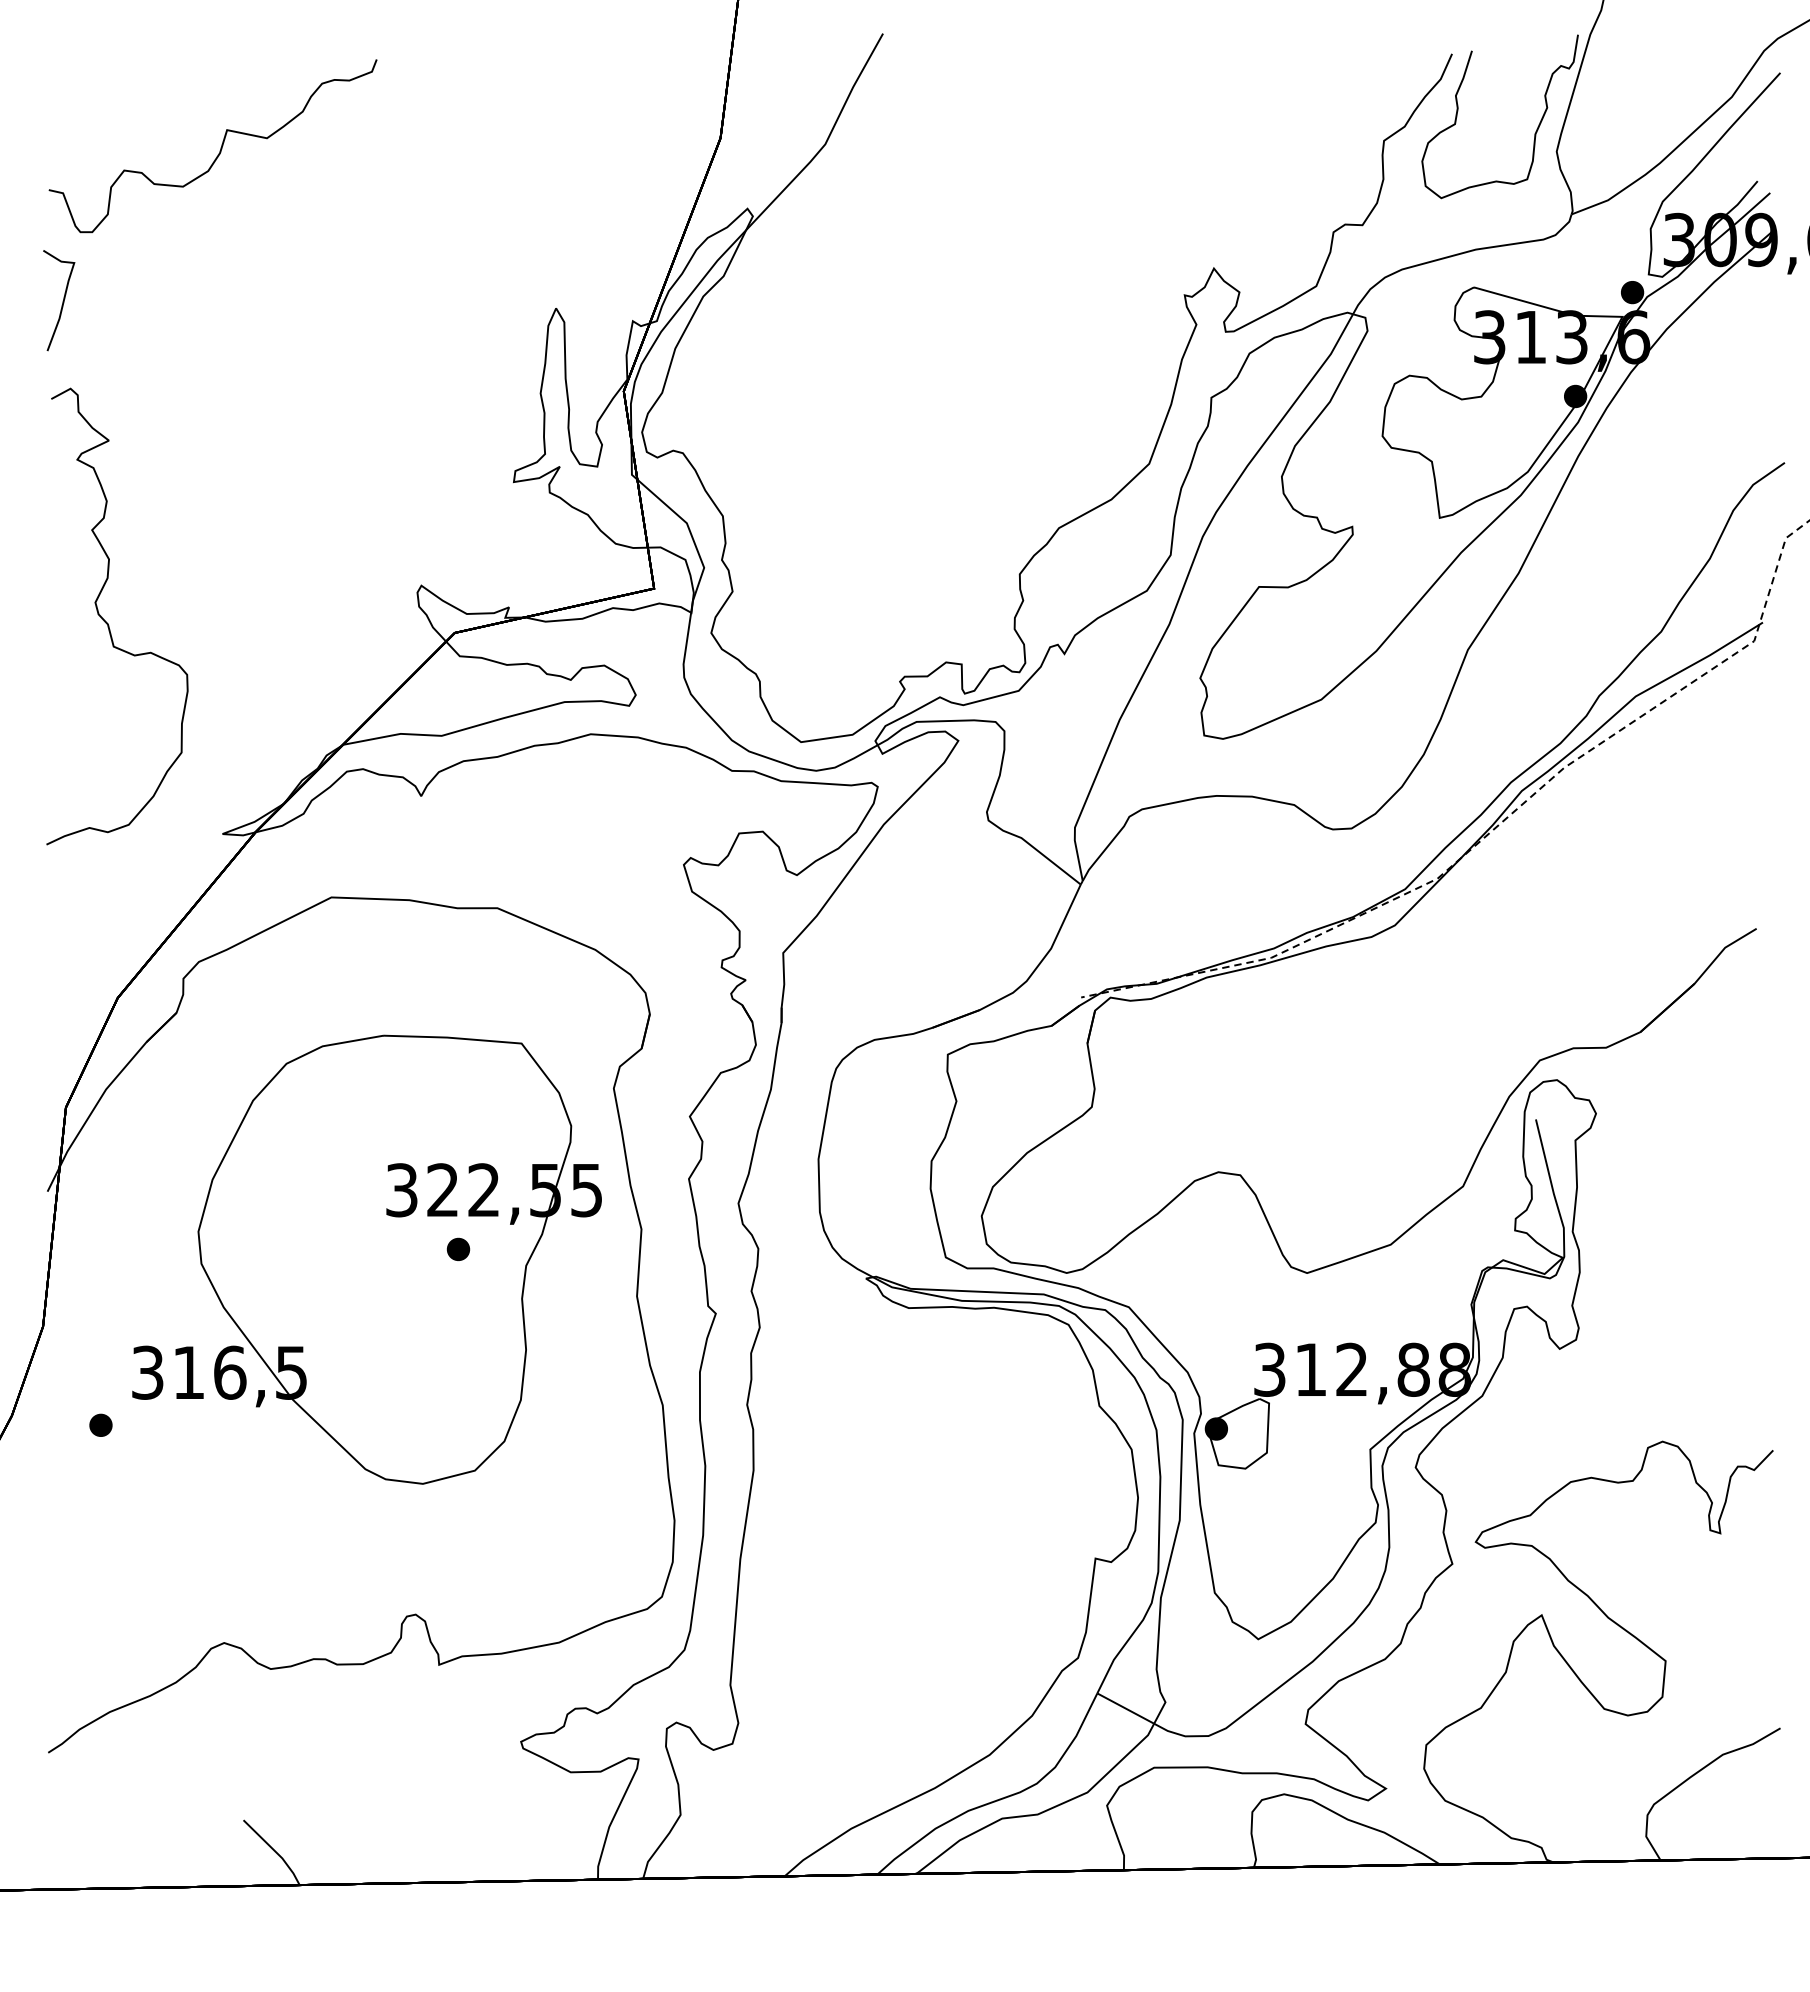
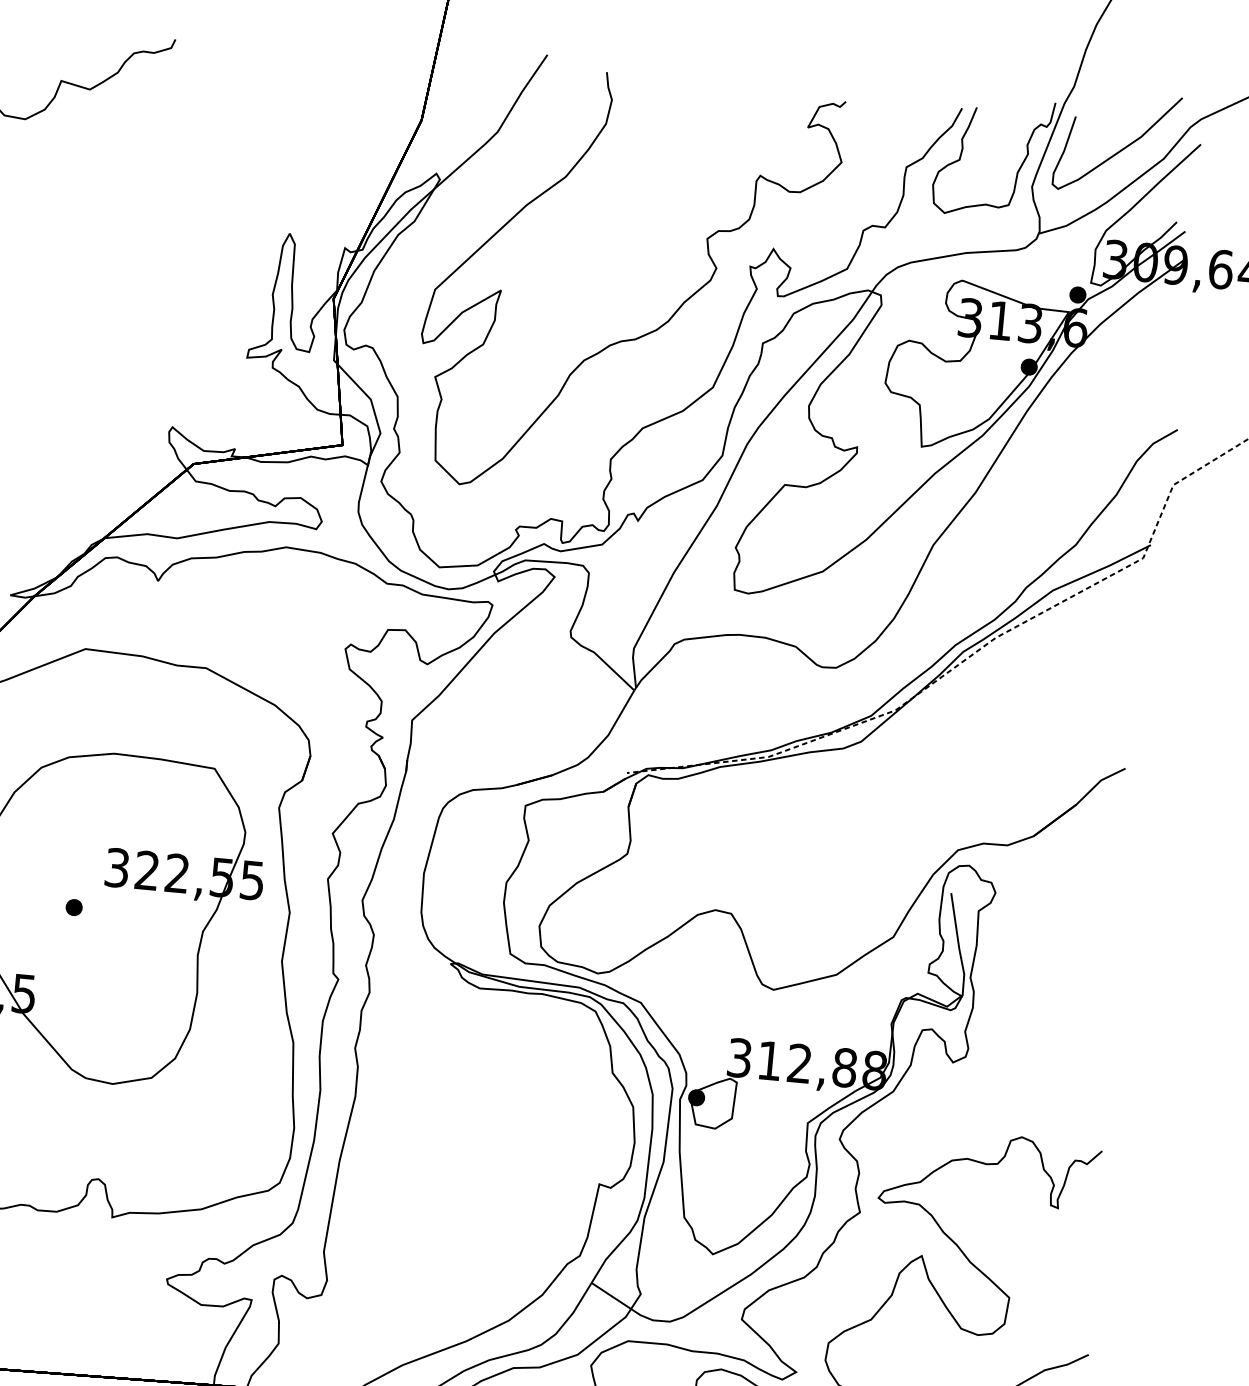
curve: (1674, 88) -> (1122, 148), added
curve: (1058, 395) -> (651, 331), added
part: (458, 1248) -> (74, 906), moved

